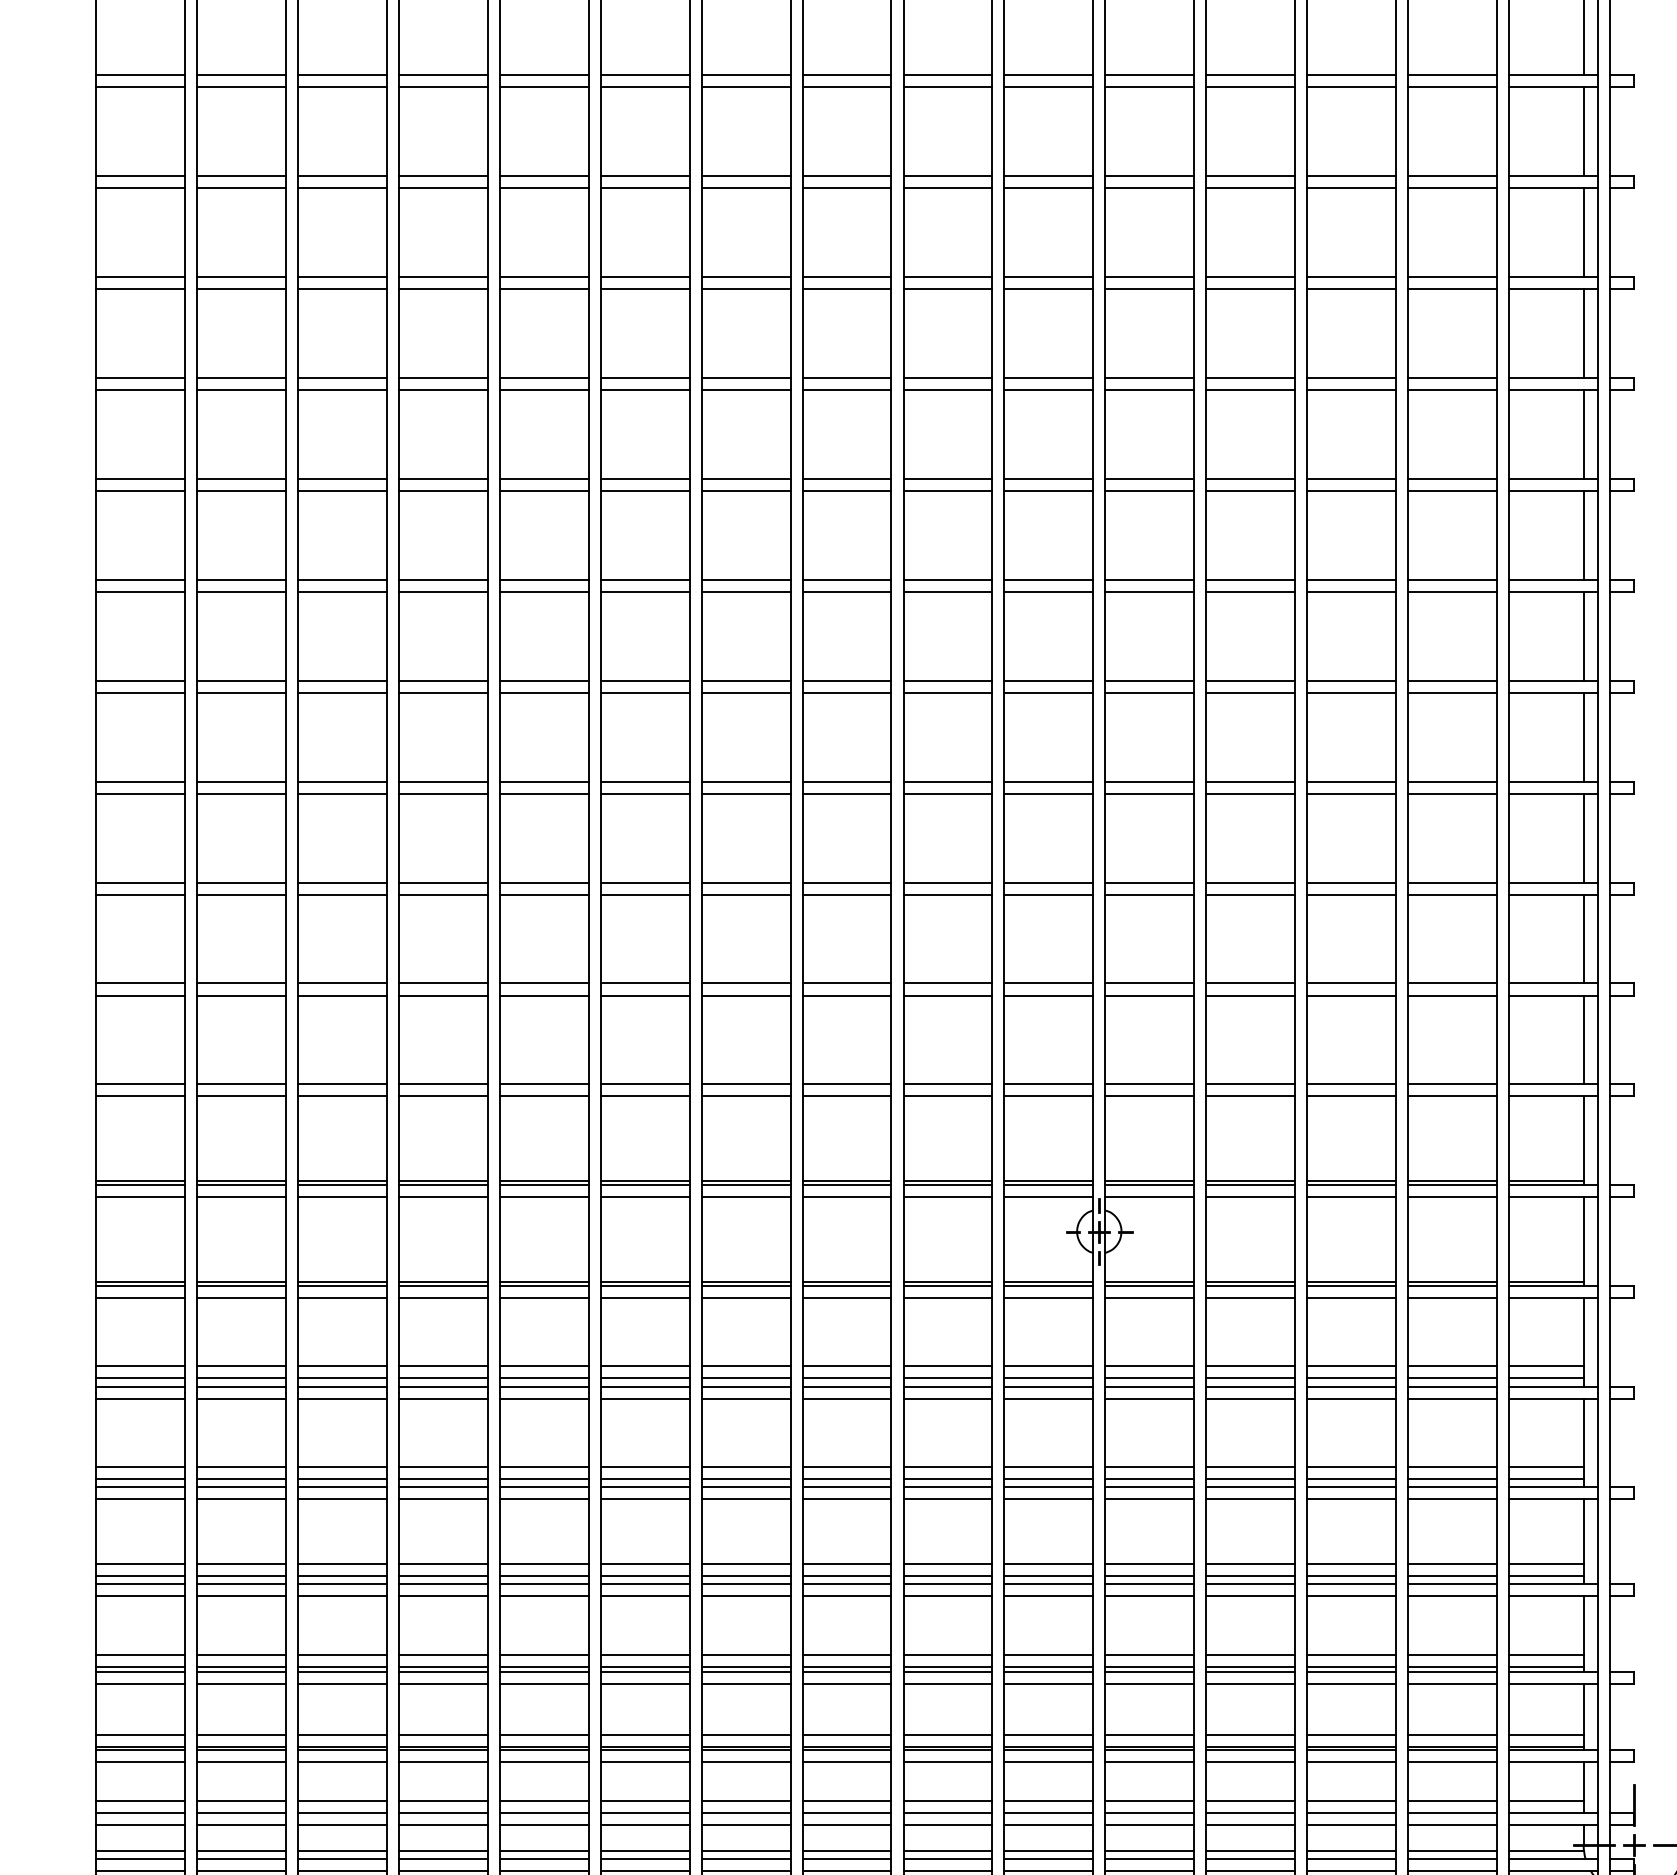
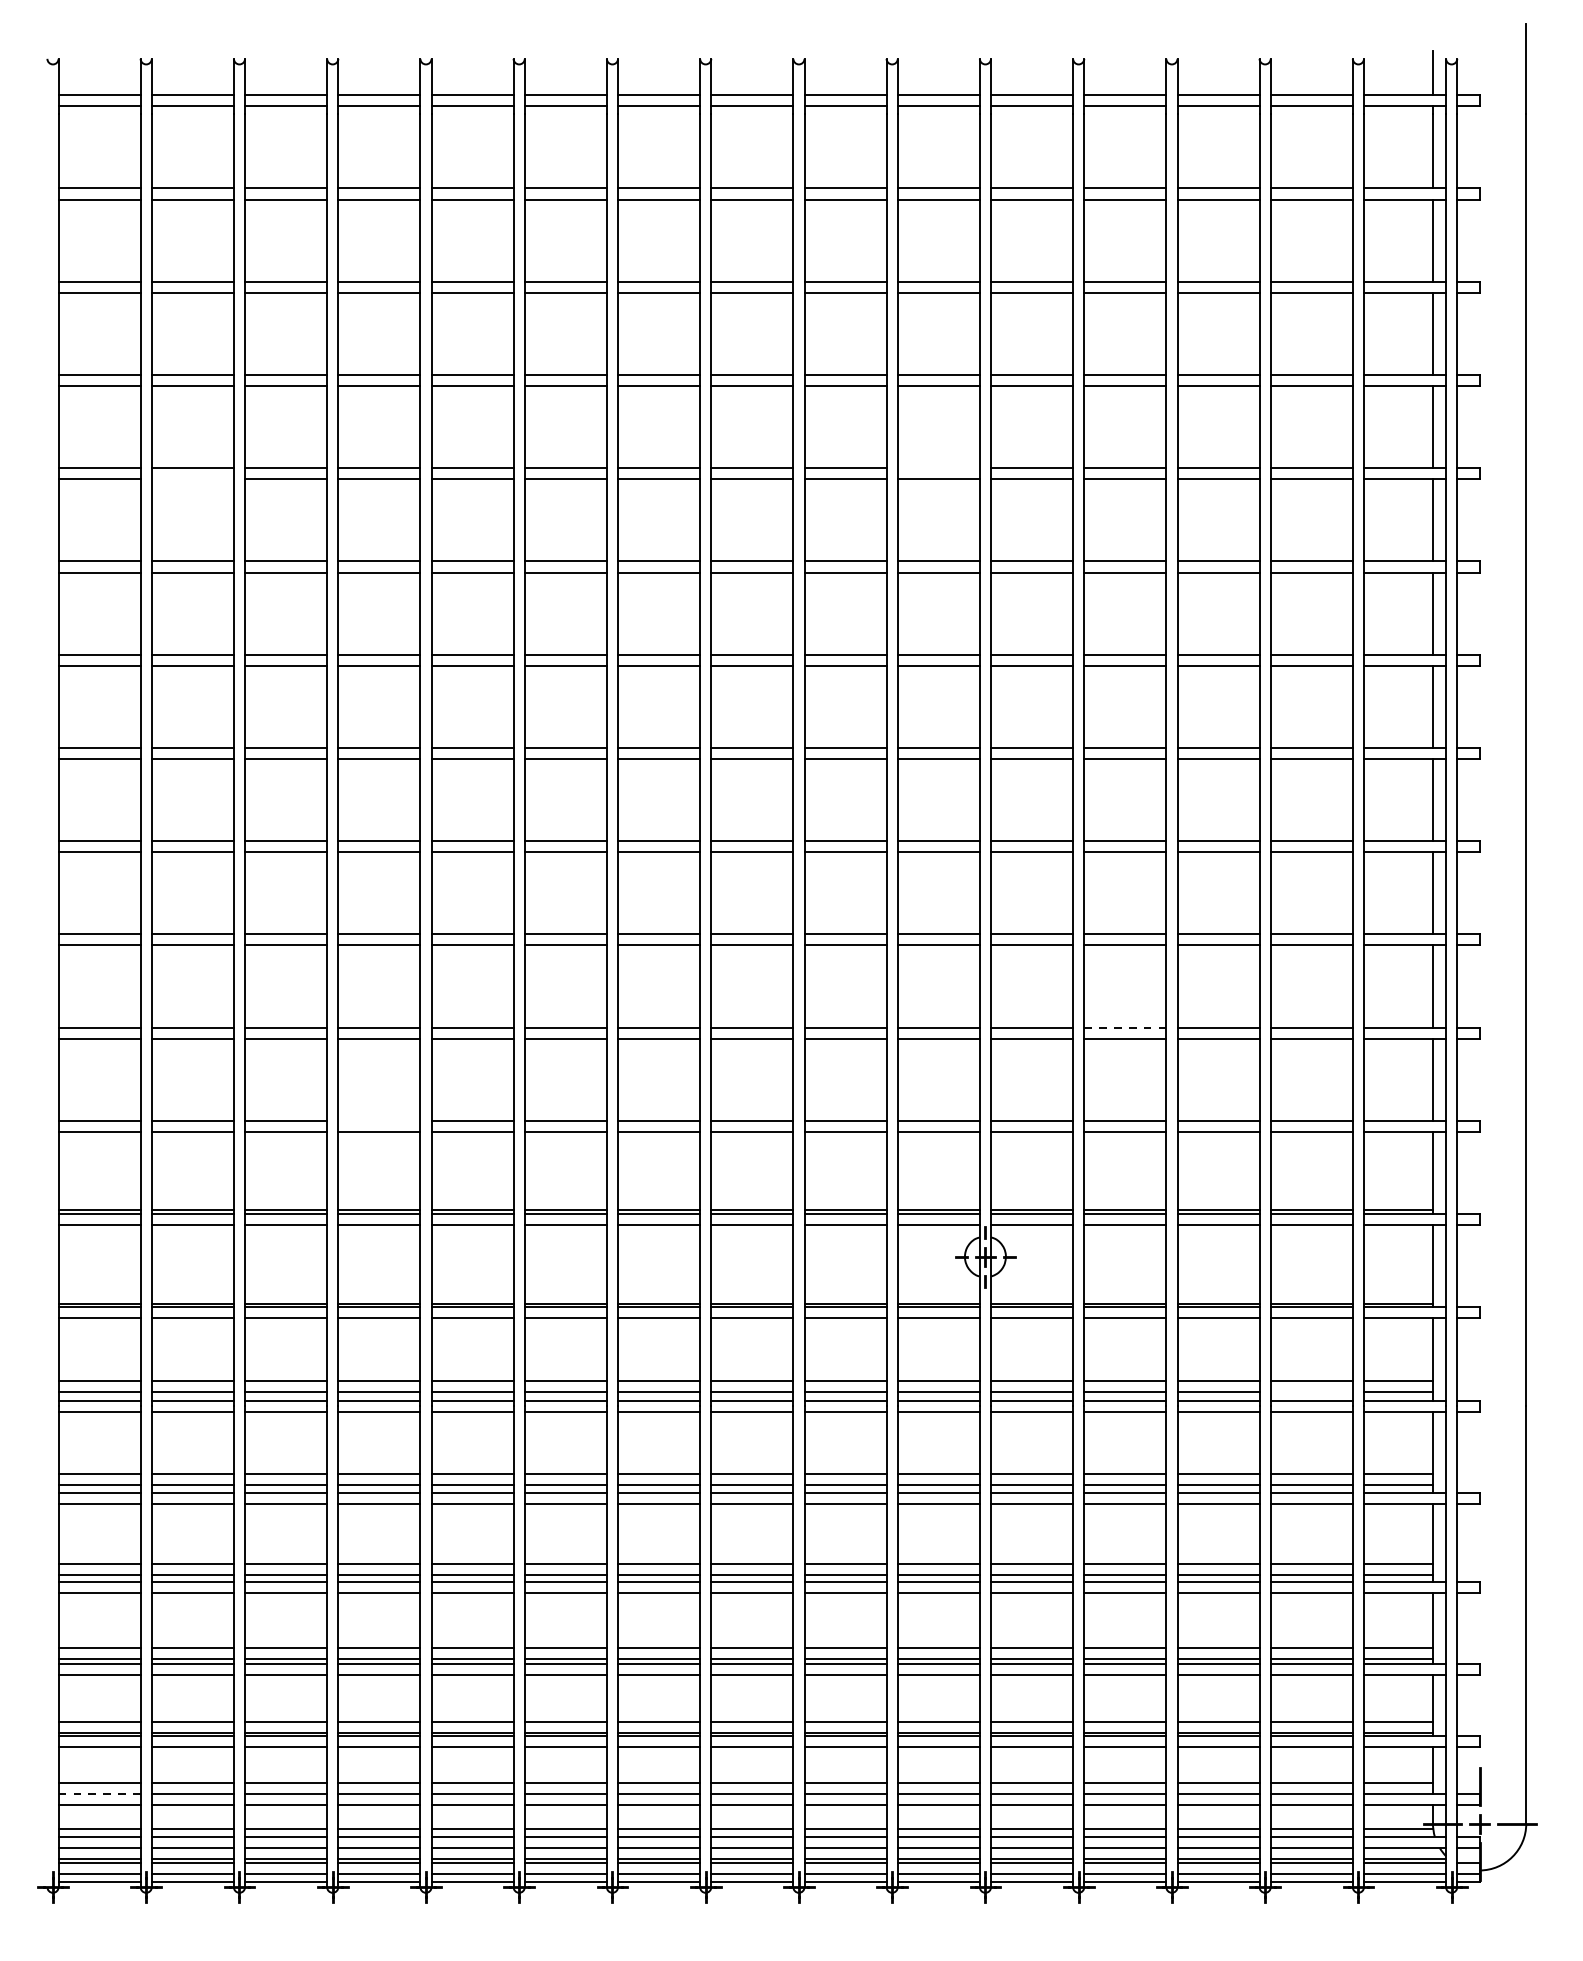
line: (1048, 378) -> (938, 468), removed
line: (241, 390) -> (192, 479), removed
line: (1249, 983) -> (1124, 1027), solid -> dashed
line: (443, 1084) -> (379, 1120), removed
line: (1452, 1378) -> (1311, 1392), removed
line: (140, 1812) -> (99, 1793), solid -> dashed

